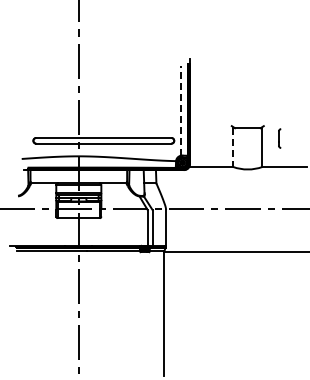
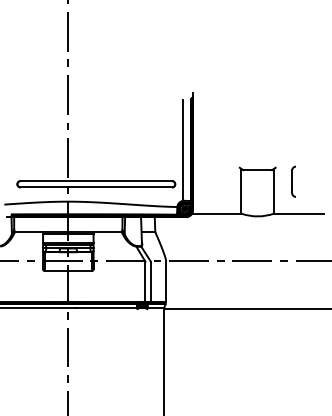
line: (180, 110) -> (182, 150), dashed -> solid
part: (279, 138) -> (293, 181), size x1.43
line: (233, 148) -> (241, 192), dashed -> solid

